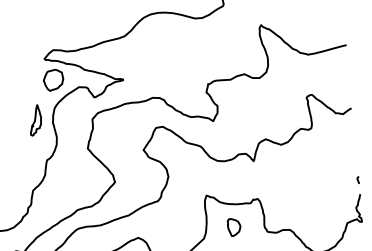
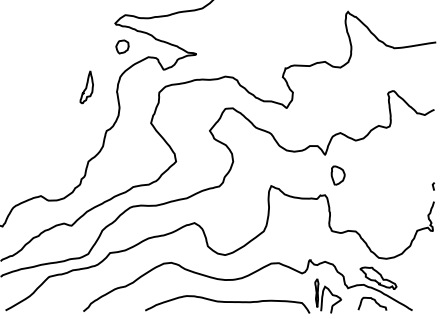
part: (53, 79) -> (122, 46), size x0.6
part: (35, 120) -> (86, 87), moved
part: (233, 227) -> (337, 175), moved

